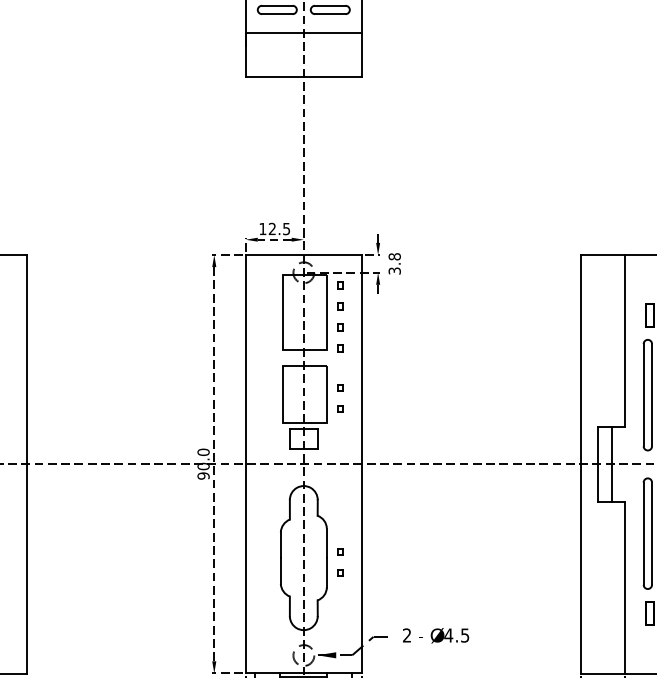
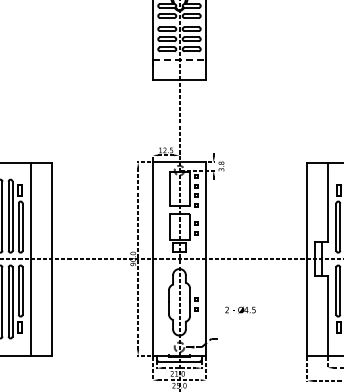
line: (303, 34) -> (179, 60), solid -> dashed
text: (435, 634) -> (240, 309), moved

